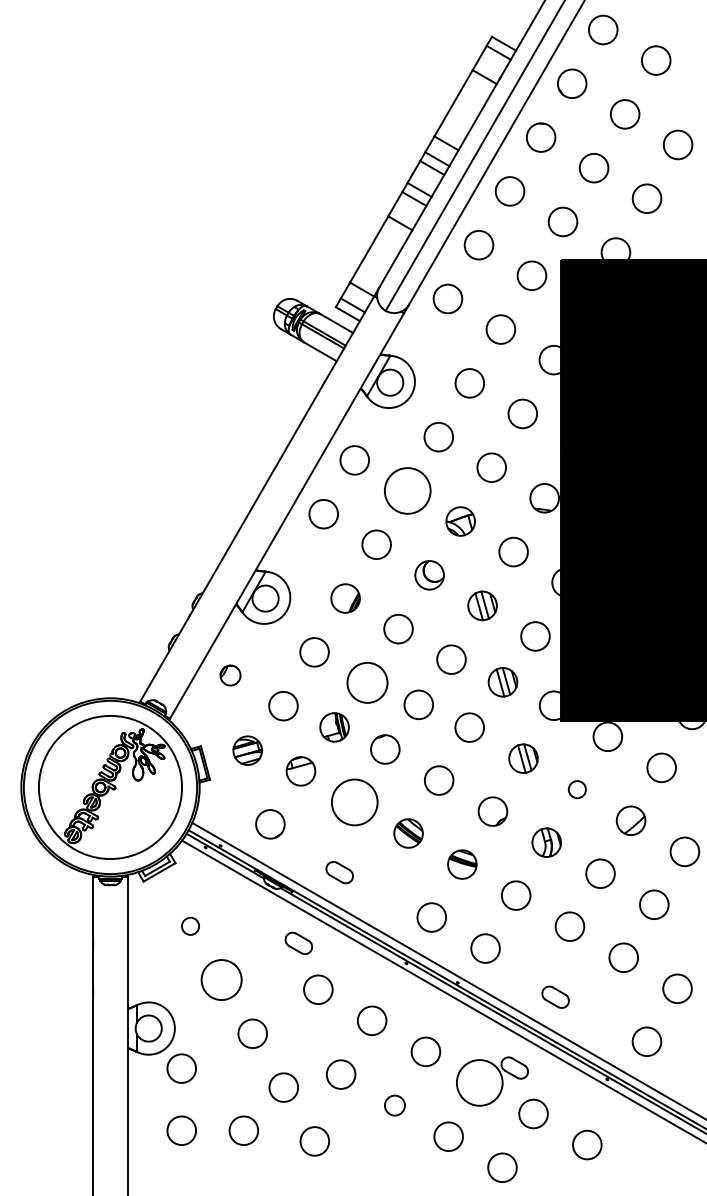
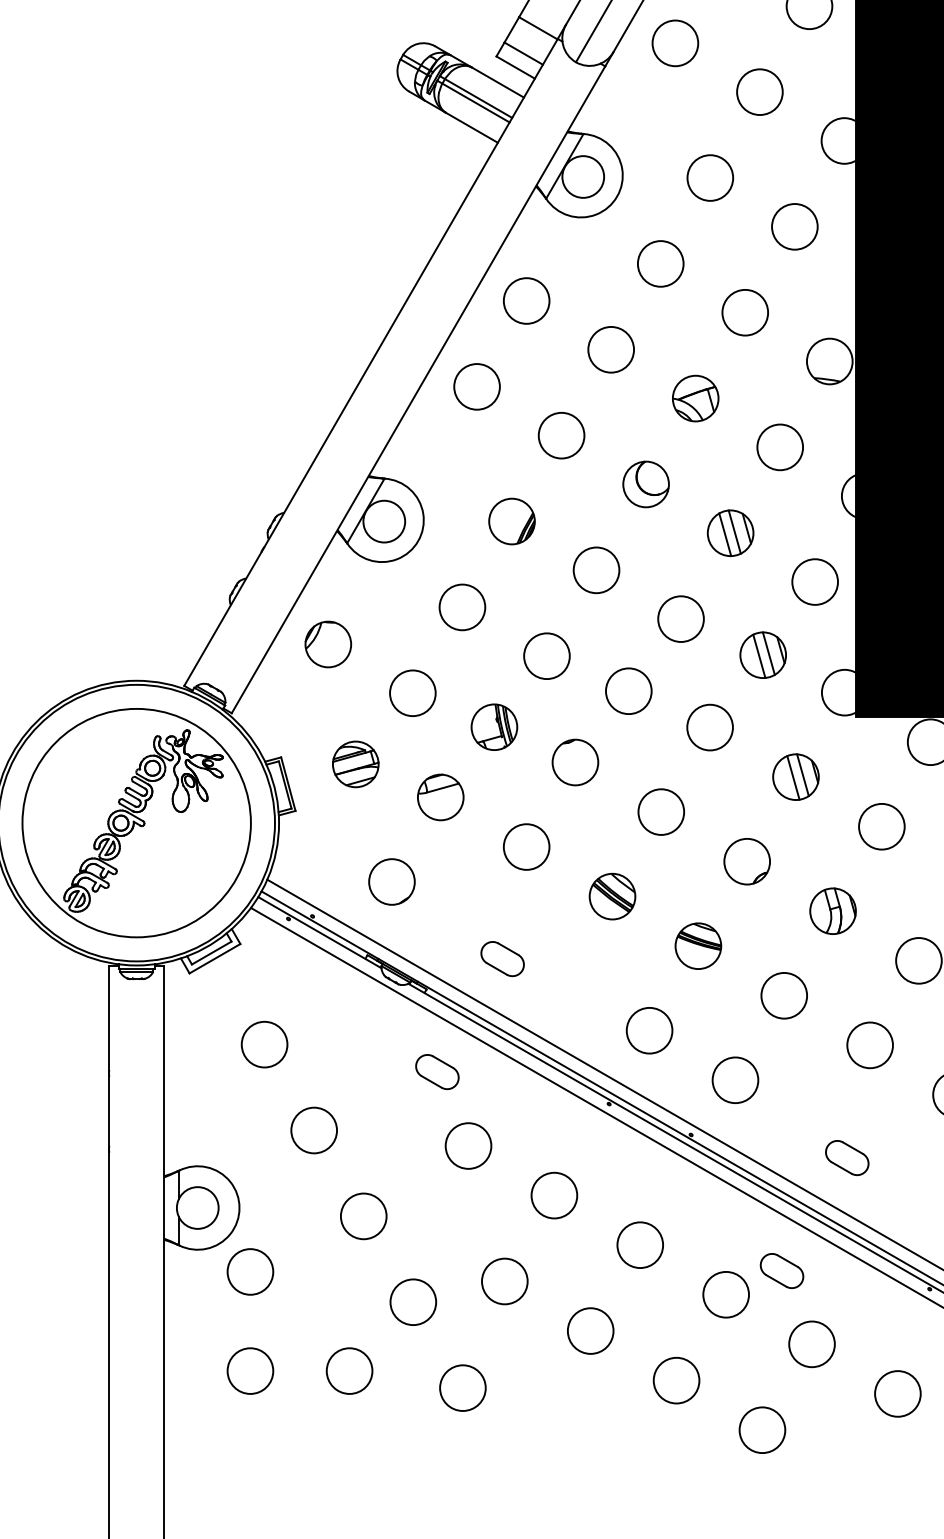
circle: (407, 490) -> (610, 349), size x0.62
part: (230, 675) -> (328, 644), size x1.43
circle: (367, 682) -> (546, 655), size x0.71
circle: (577, 789) -> (882, 826), size x1.67
circle: (354, 802) -> (526, 847), size x0.62
circle: (190, 926) -> (264, 1045), size x1.67
circle: (221, 979) -> (313, 1129), size x0.71
circle: (479, 1082) -> (725, 1294), size x0.62
circle: (394, 1105) -> (590, 1330), size x1.43

